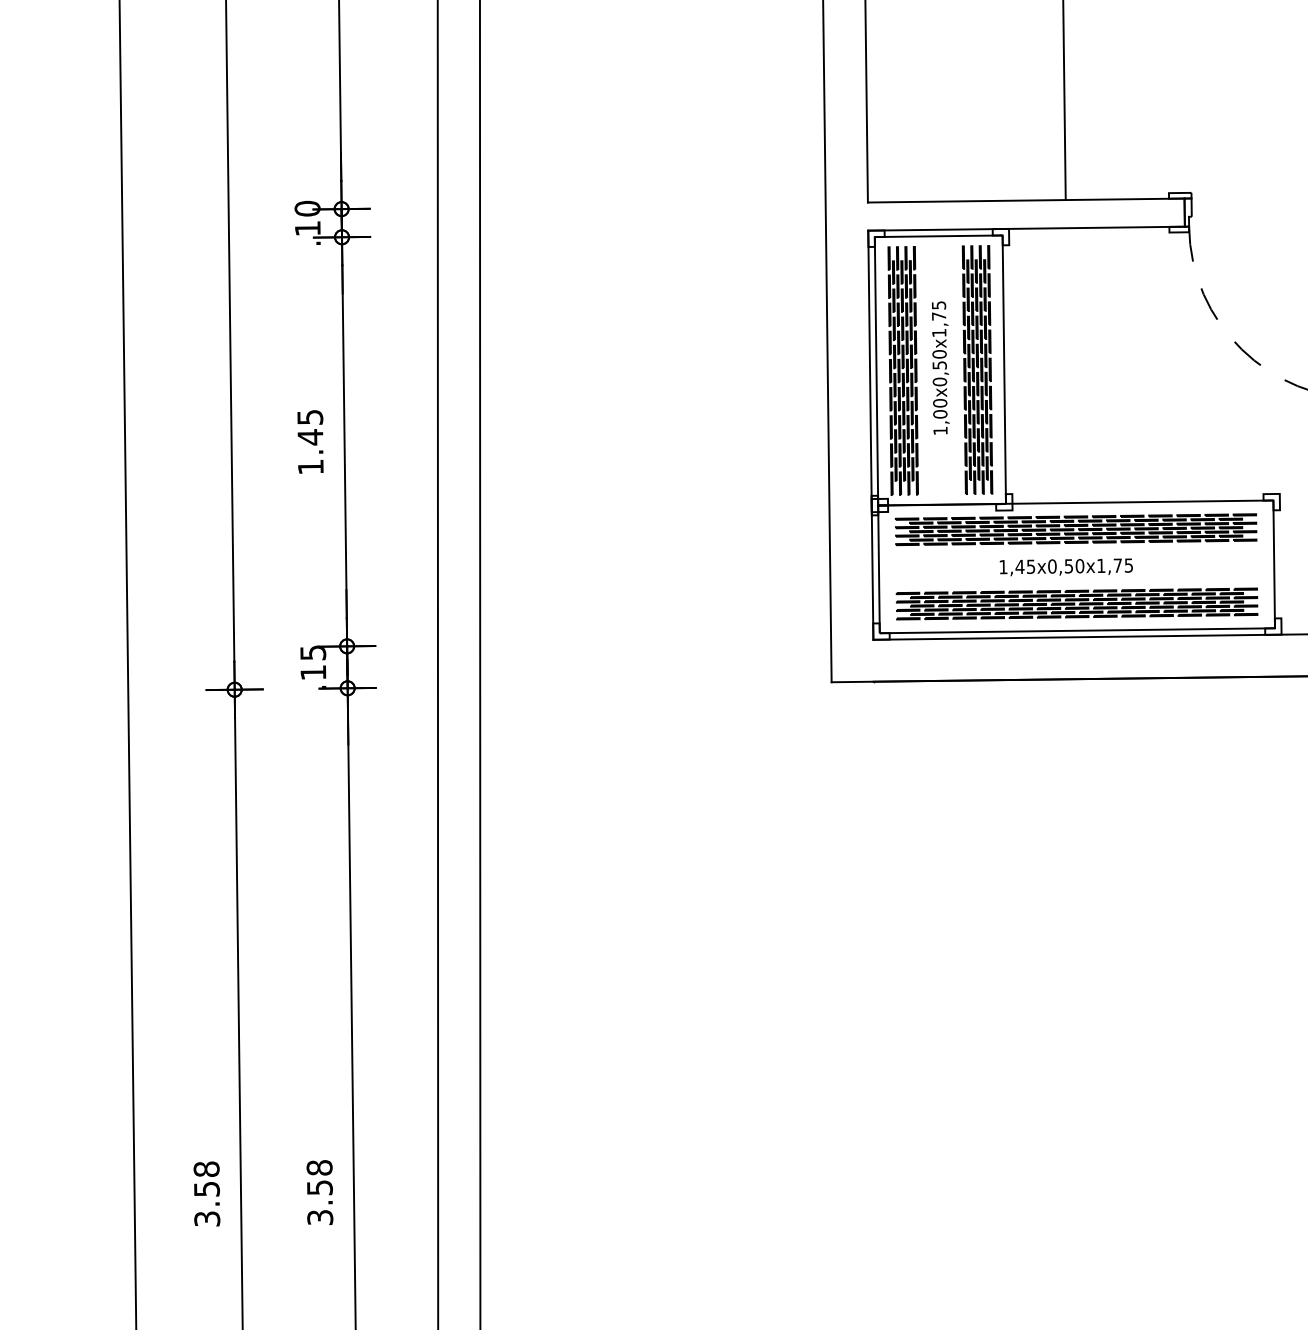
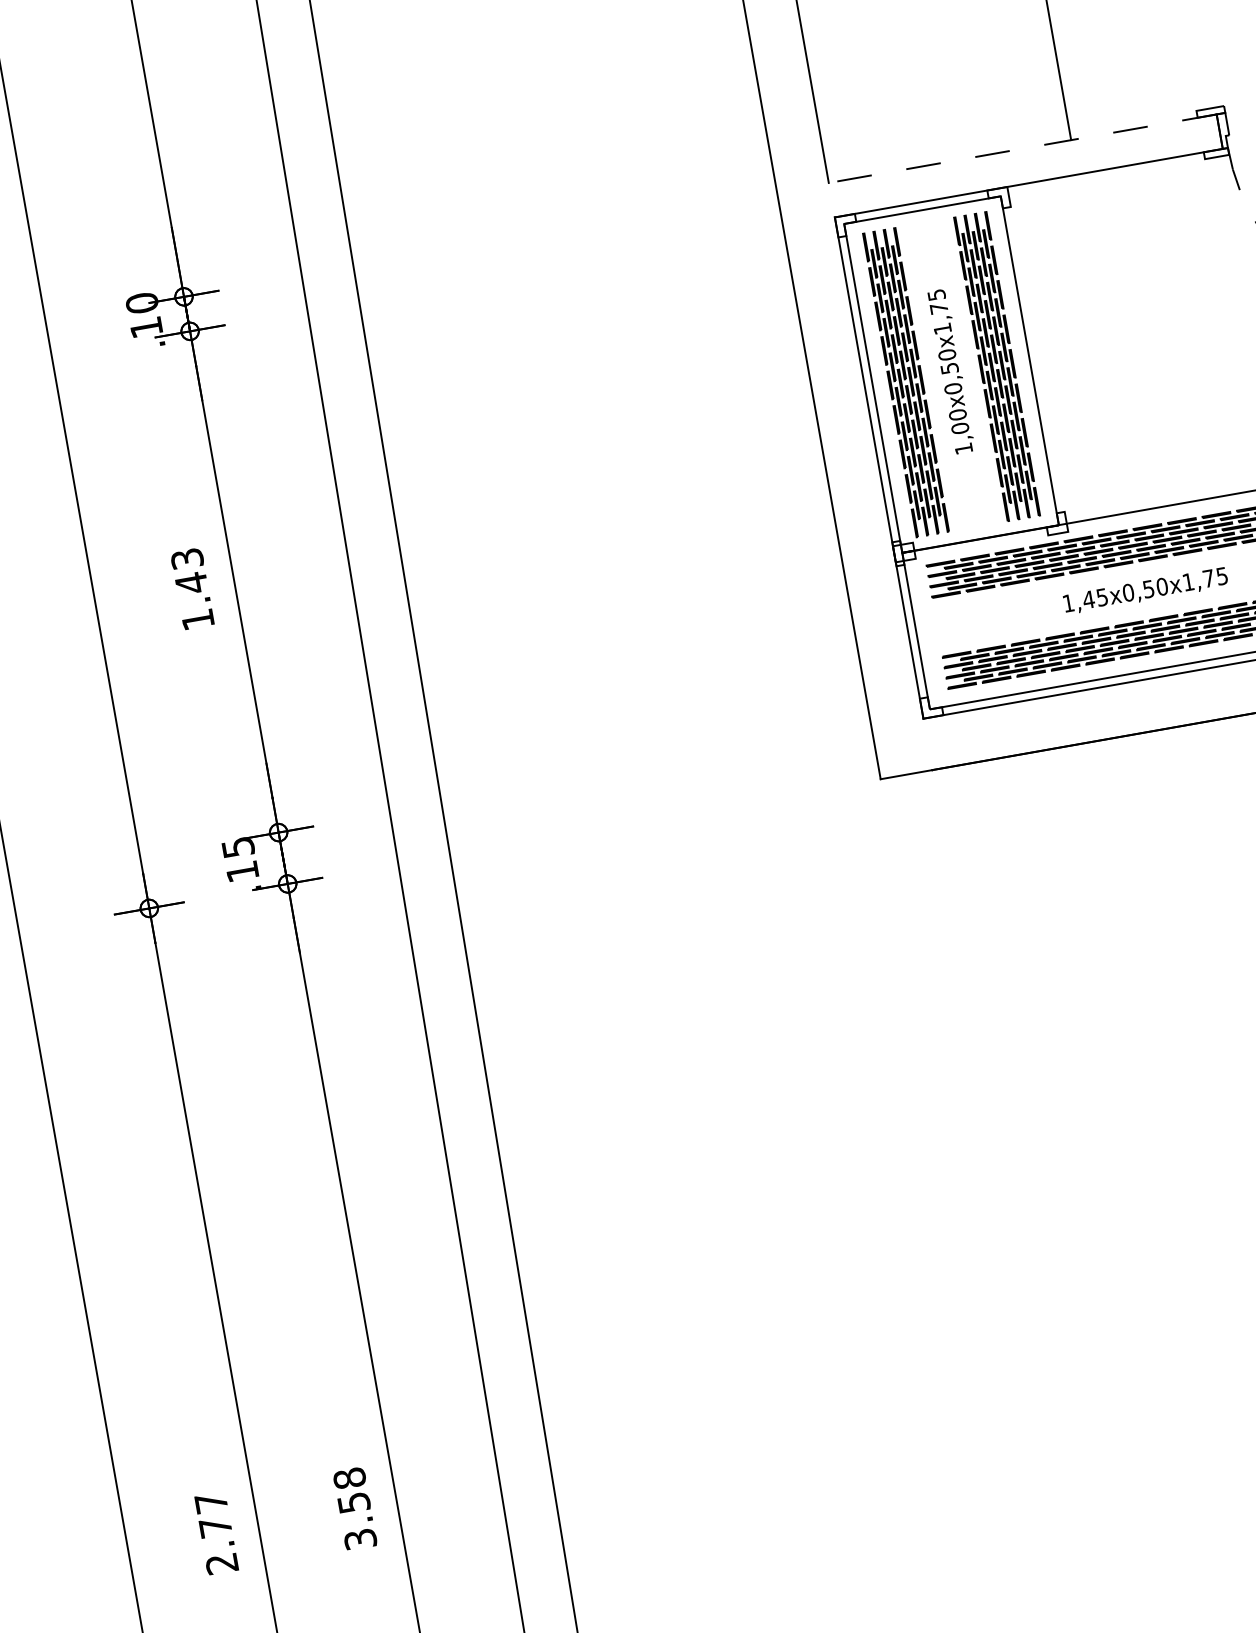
line: (1025, 200) -> (1021, 148), solid -> dashed
text: (309, 417) -> (186, 559), 1.45 -> 1.43
text: (206, 1193) -> (215, 1532), 3.58 -> 2.77

